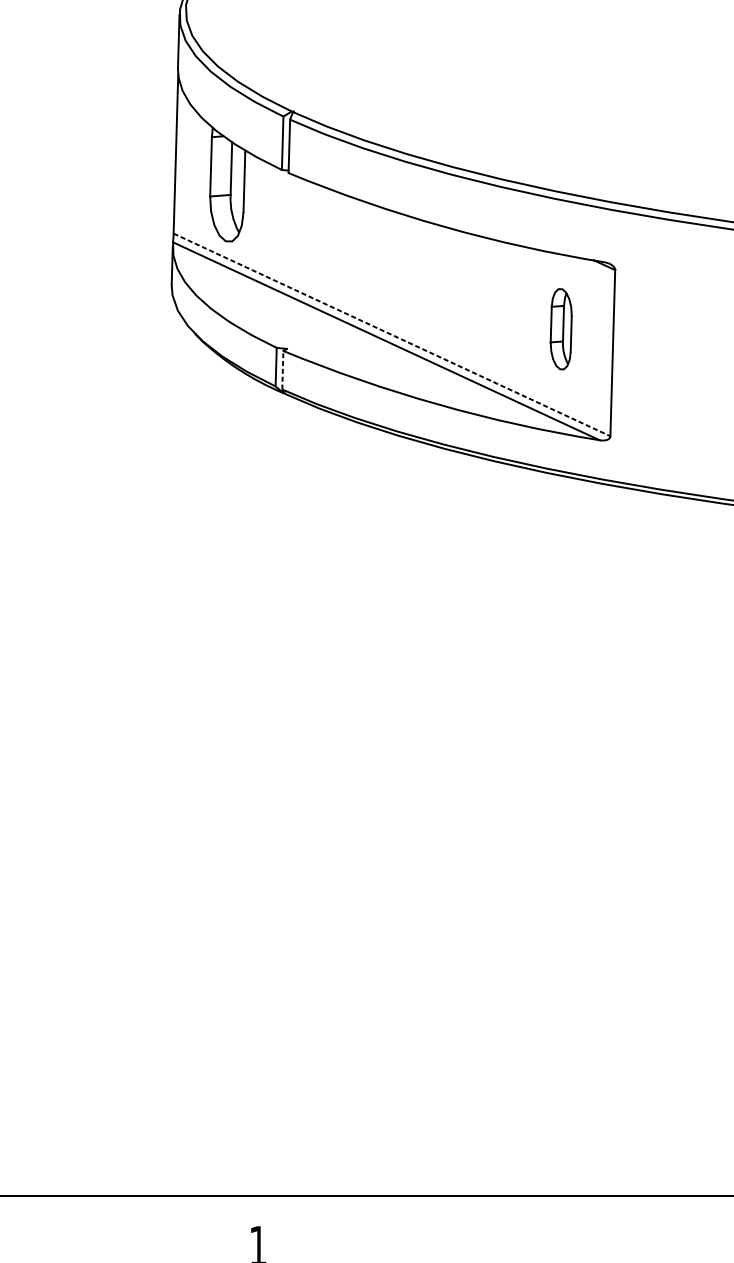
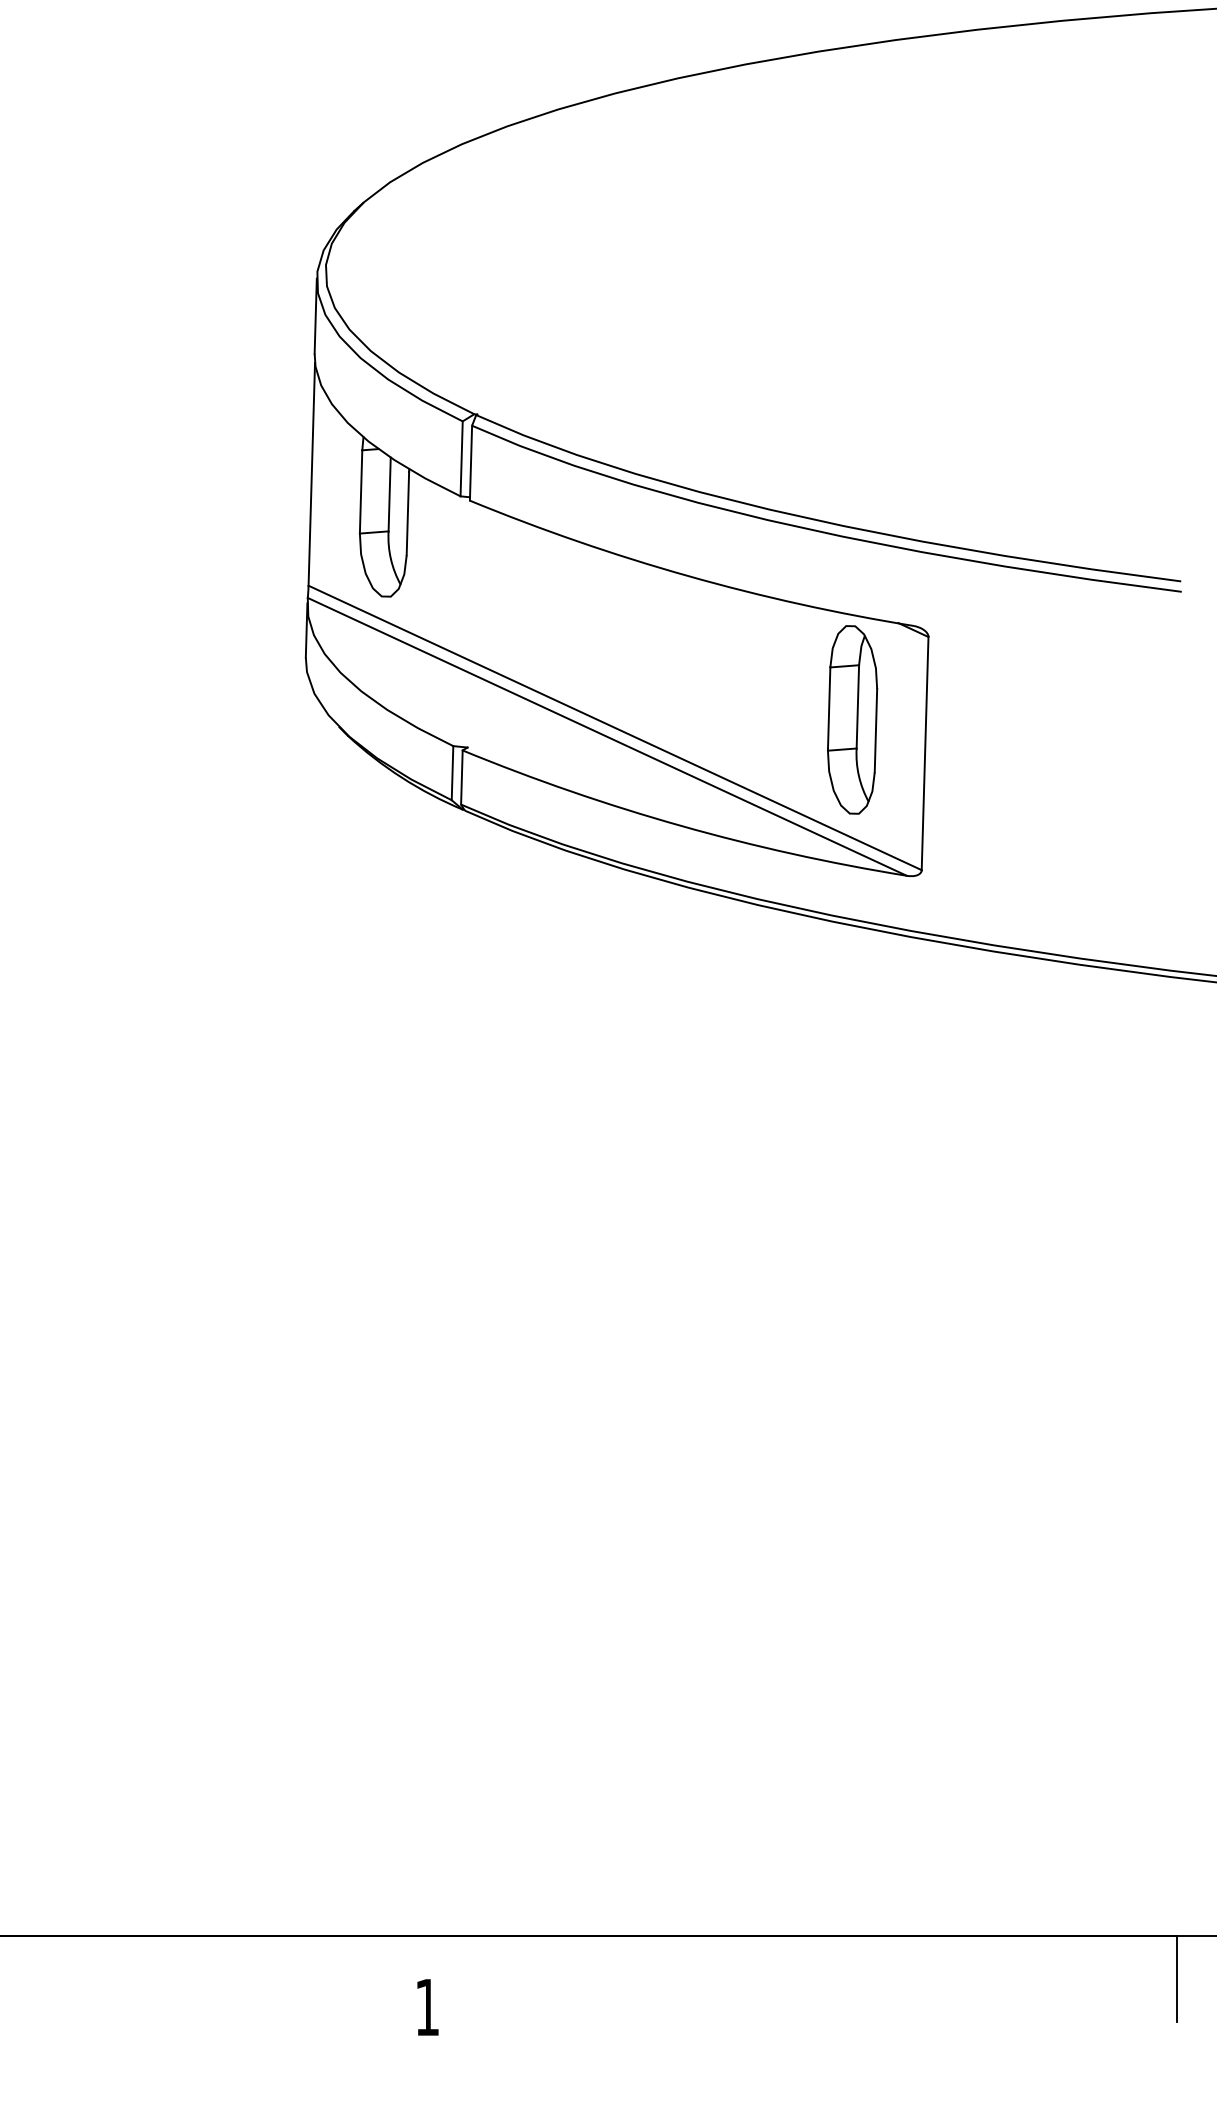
part: (561, 328) -> (852, 719), size x1.67
line: (392, 334) -> (615, 727), dashed -> solid
line: (282, 370) -> (461, 777), dashed -> solid

